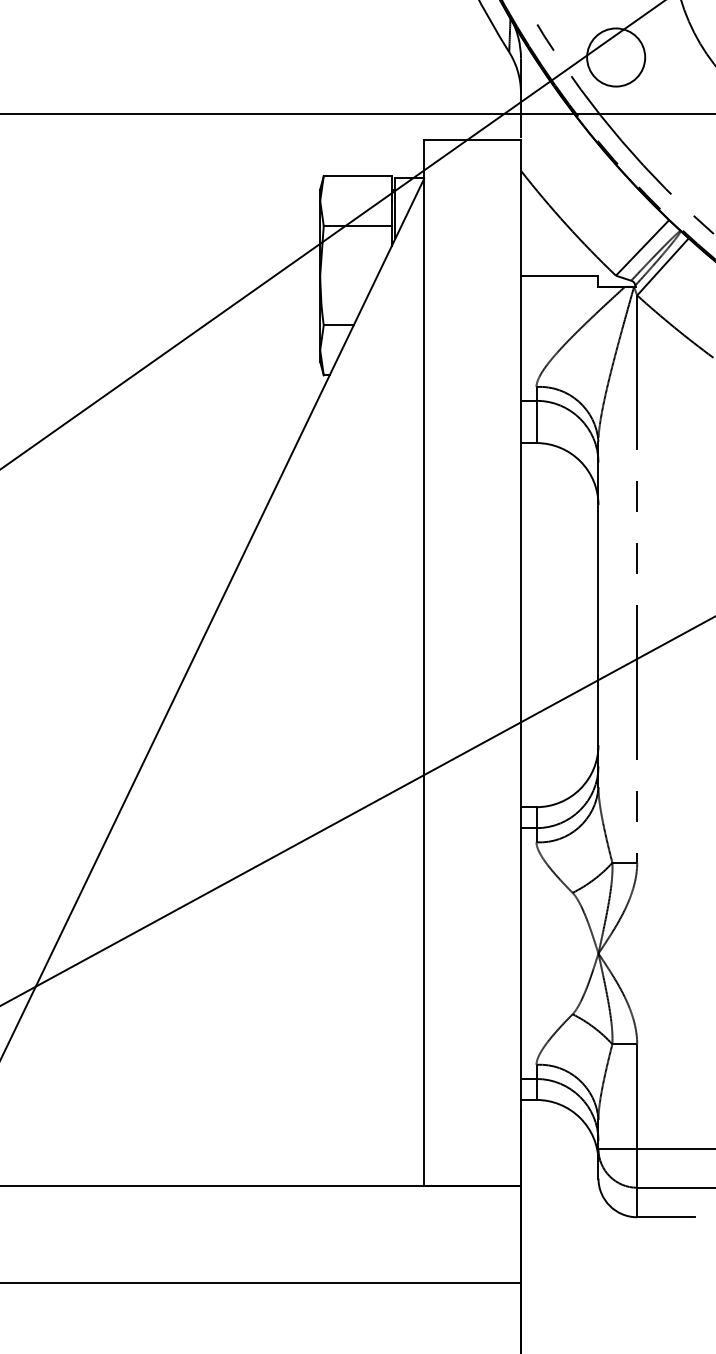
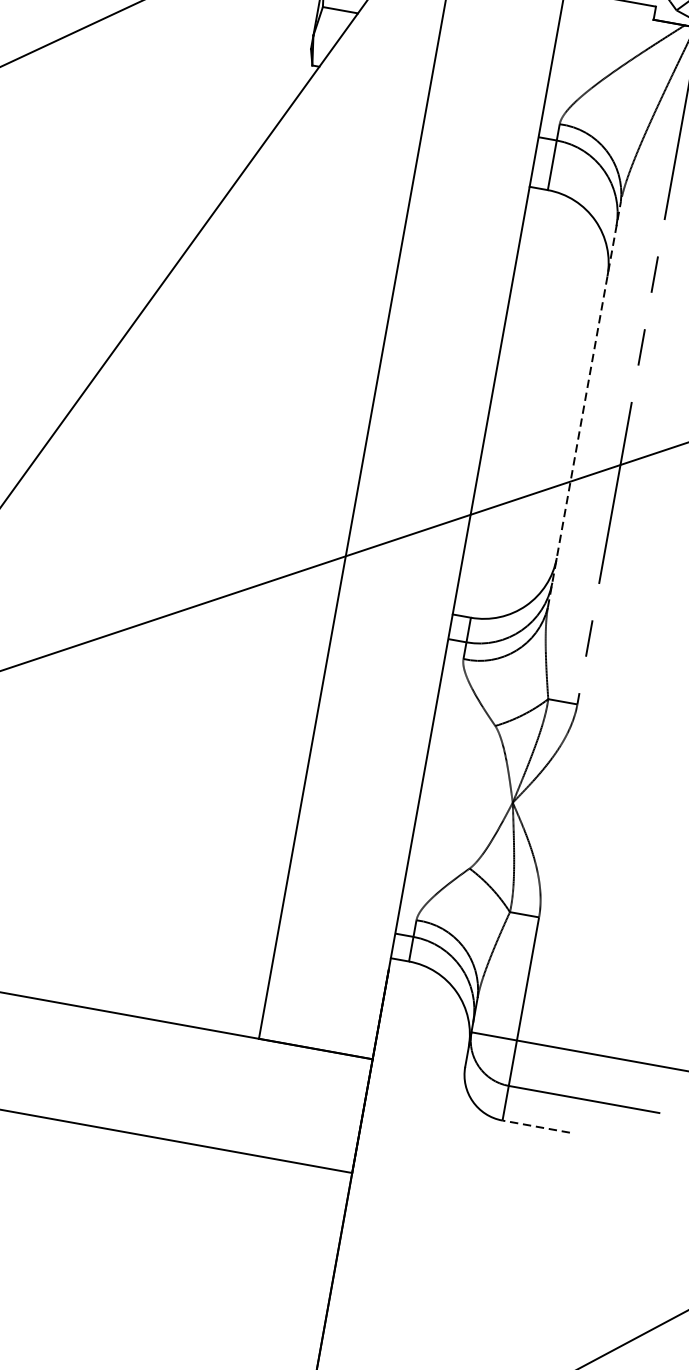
line: (598, 614) -> (584, 404), solid -> dashed
line: (665, 1217) -> (535, 1126), solid -> dashed

